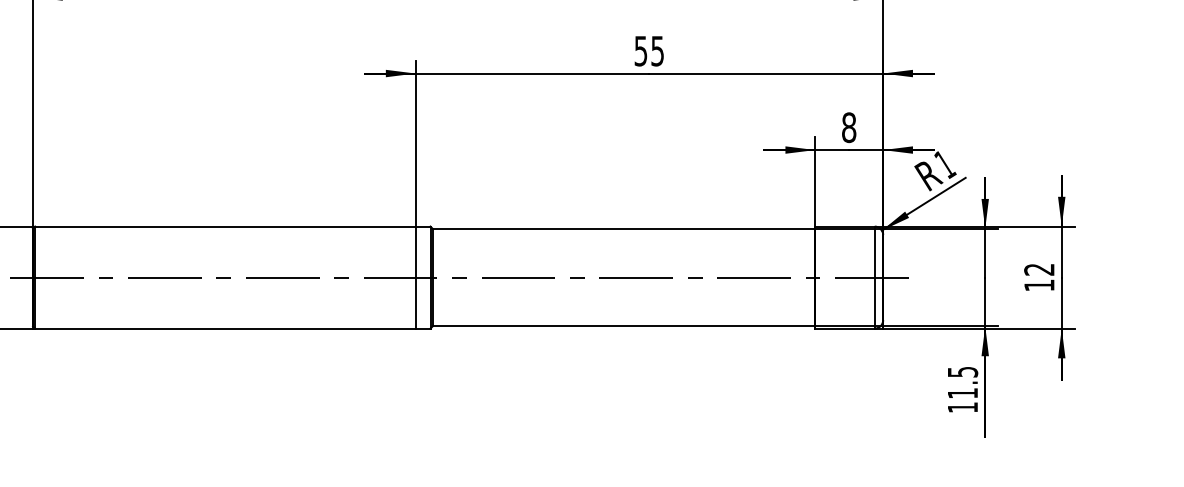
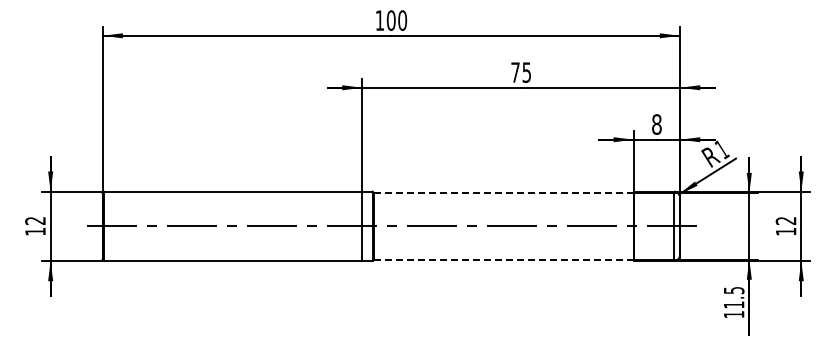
text: (640, 51) -> (515, 72), 55 -> 75
line: (623, 229) -> (503, 193), solid -> dashed
line: (623, 326) -> (503, 259), solid -> dashed

